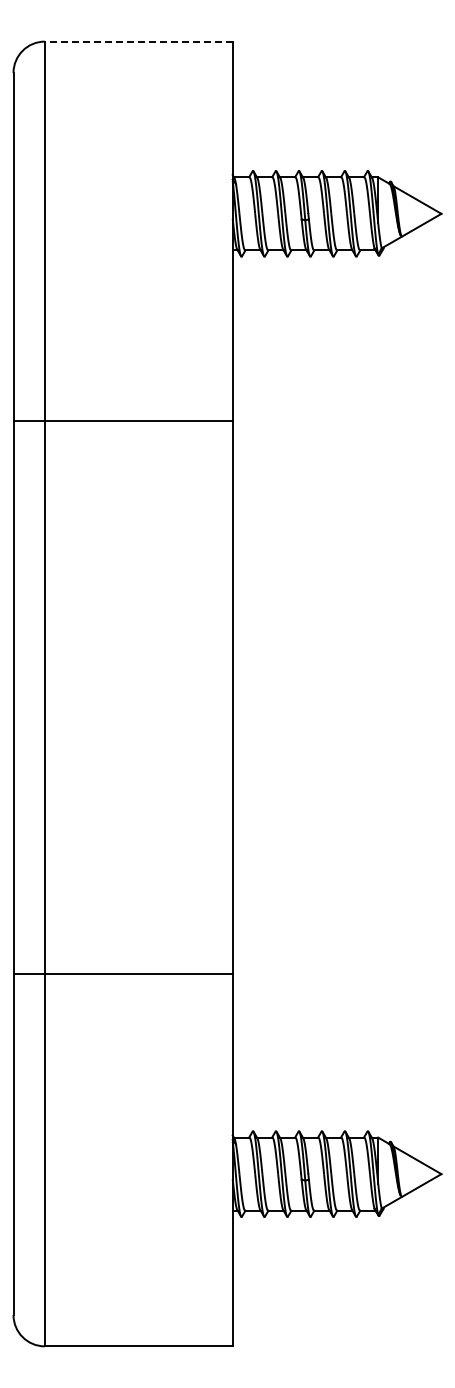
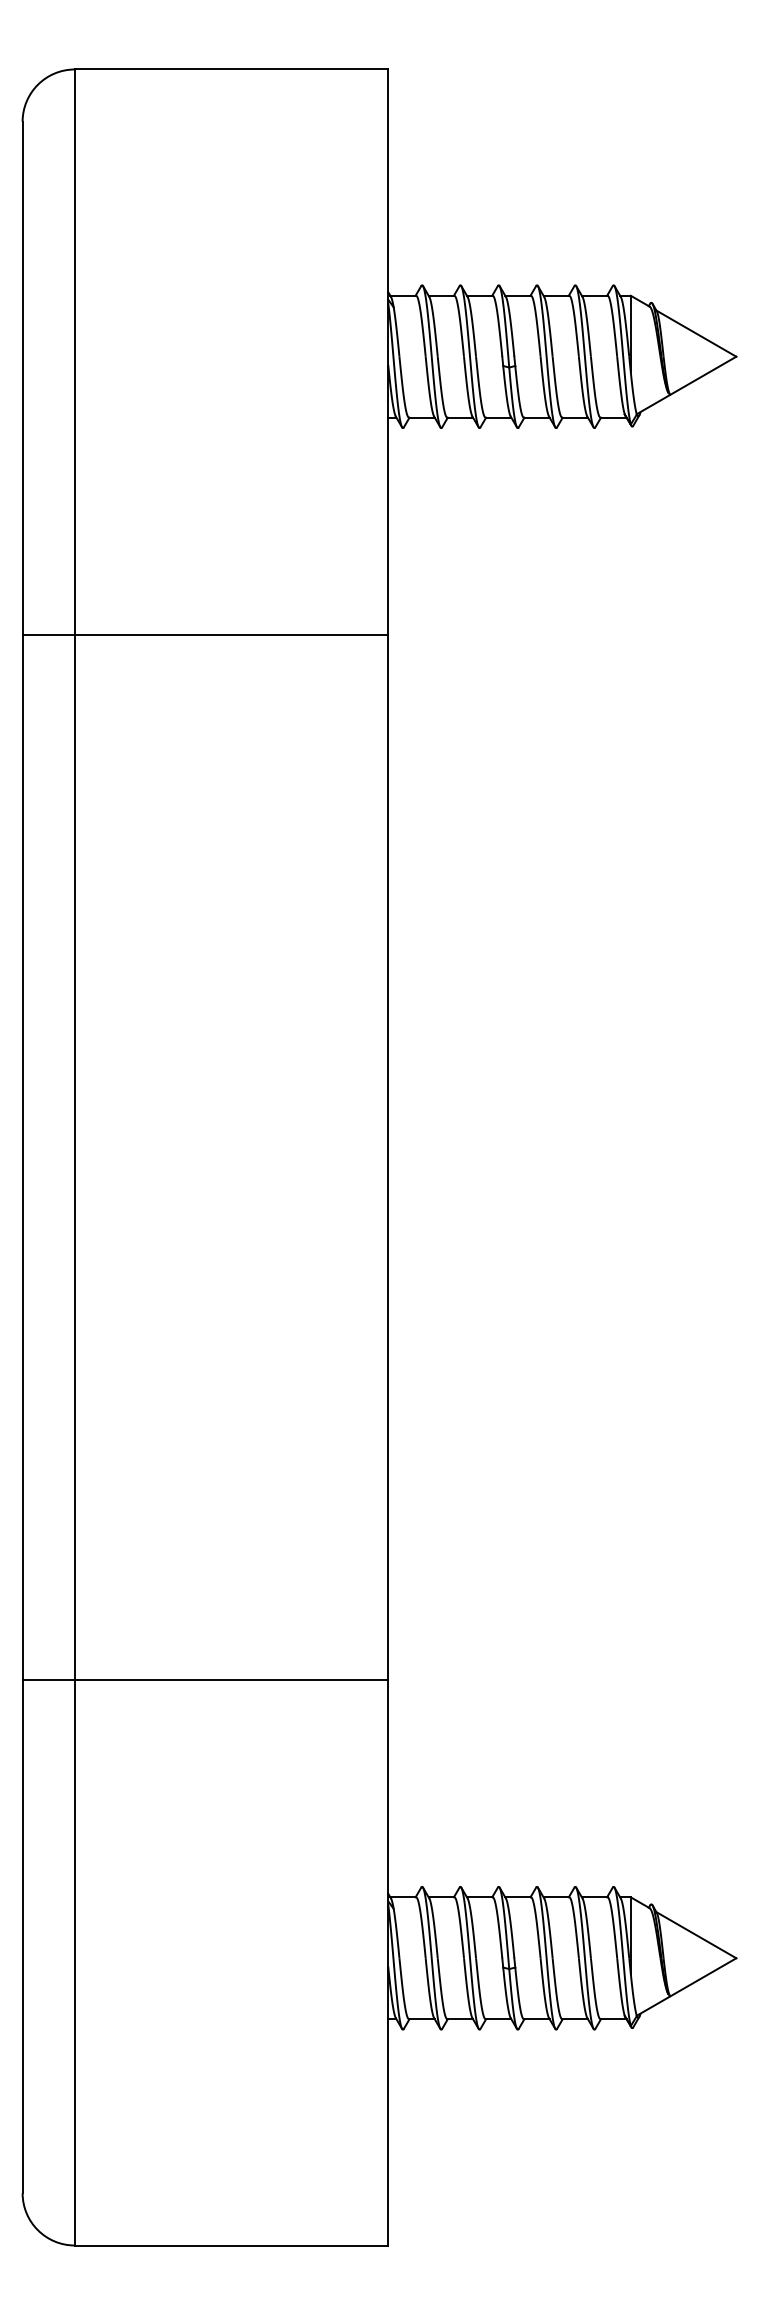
line: (138, 41) -> (231, 69), dashed -> solid
line: (122, 420) -> (204, 634), moved
line: (122, 974) -> (204, 1680), moved

